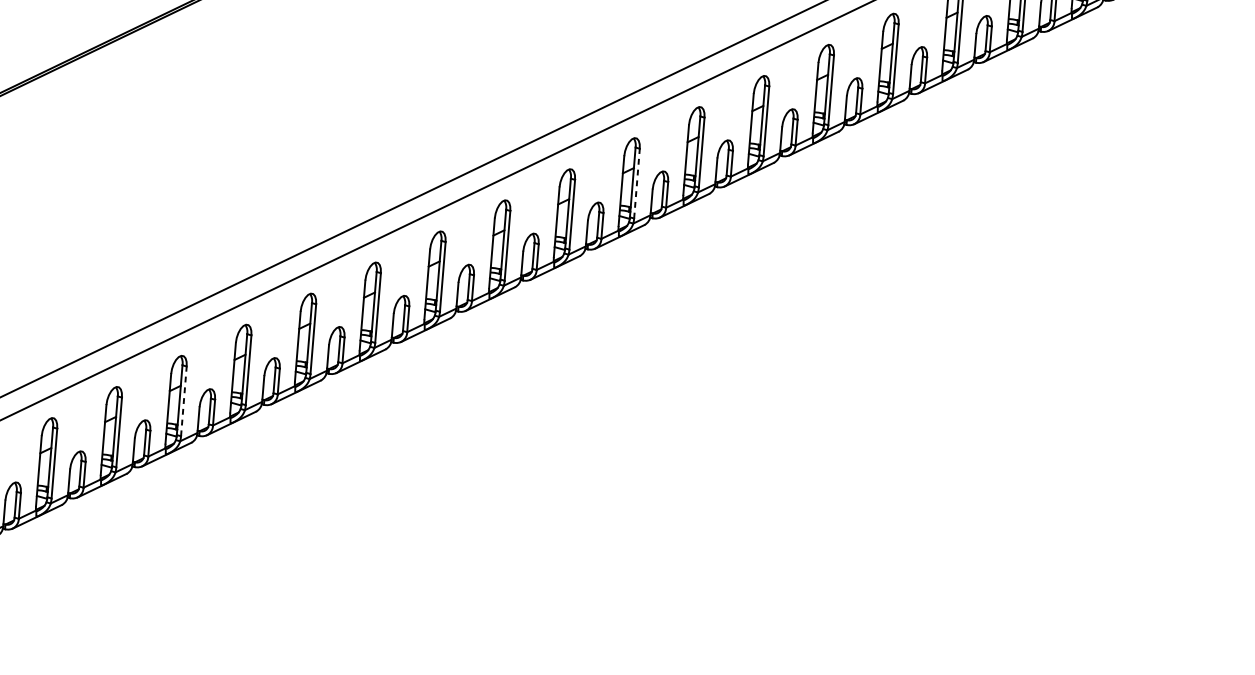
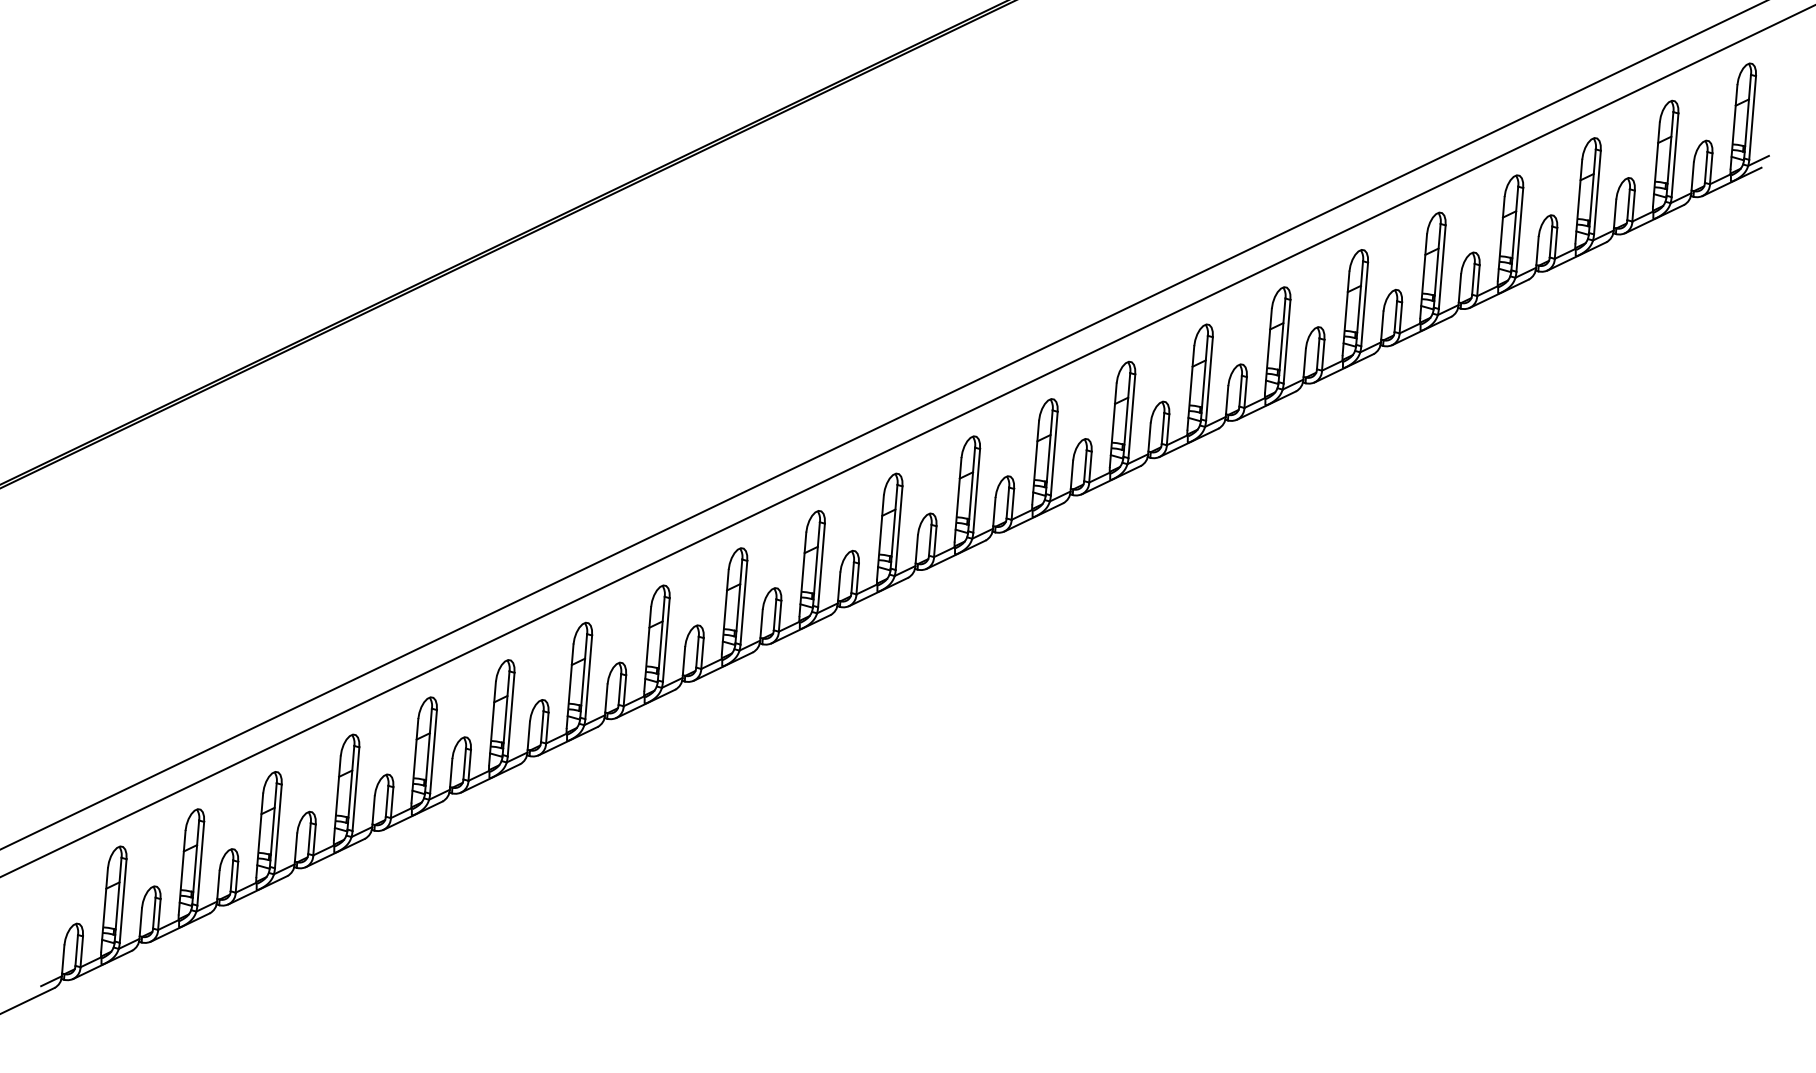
line: (637, 183) -> (1054, 453), dashed -> solid
line: (184, 401) -> (511, 714), dashed -> solid

